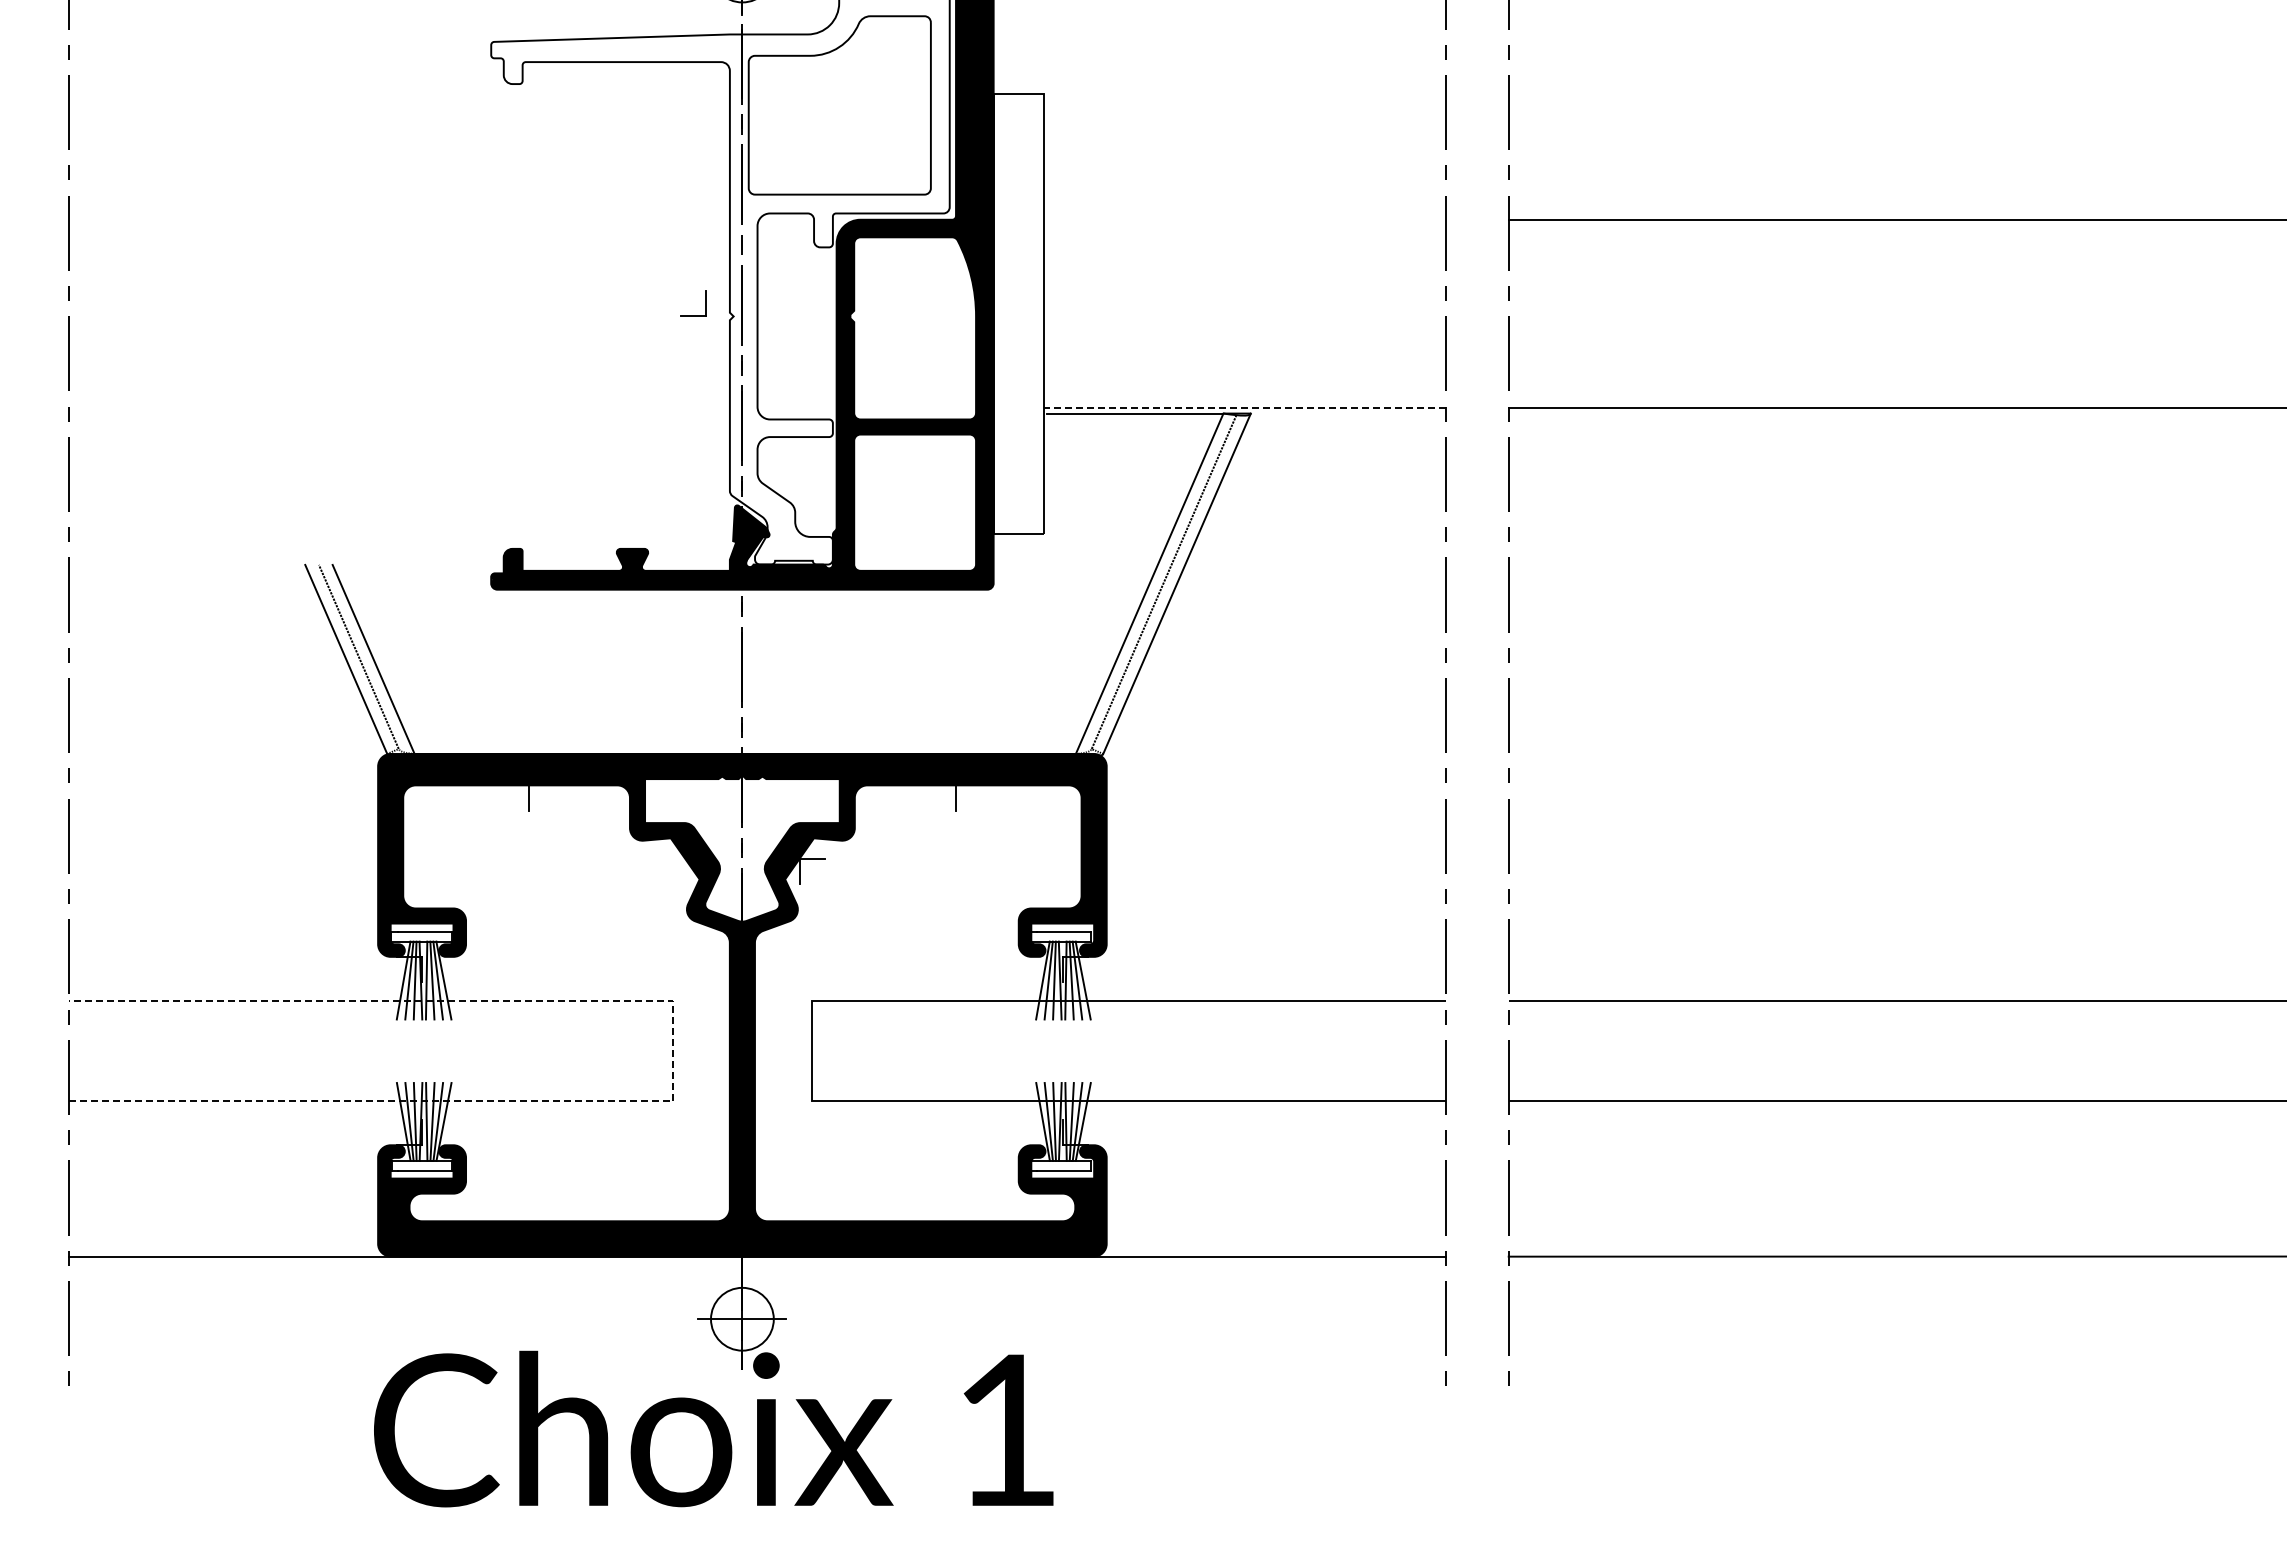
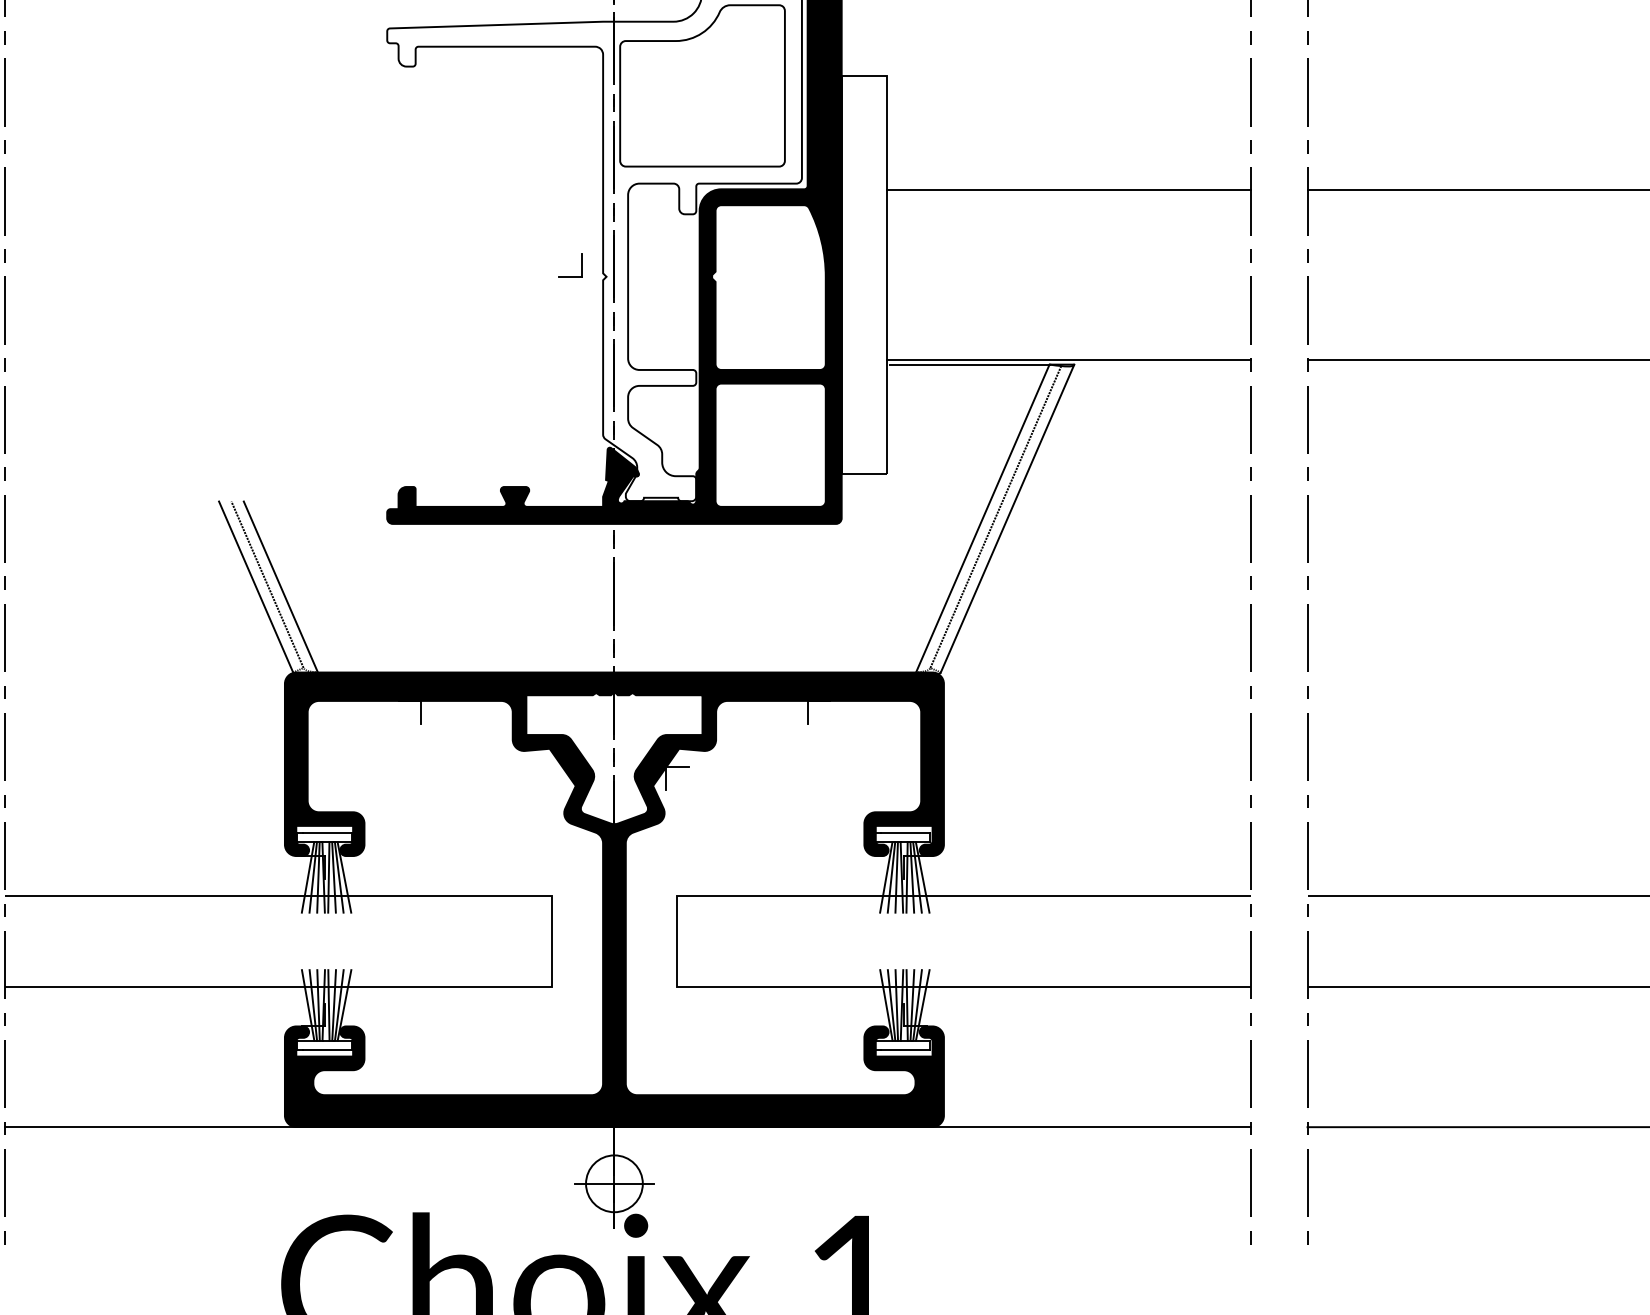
line: (1244, 220) -> (1068, 189), added
line: (1244, 408) -> (1068, 360), dashed -> solid
line: (673, 1050) -> (552, 940), dashed -> solid

